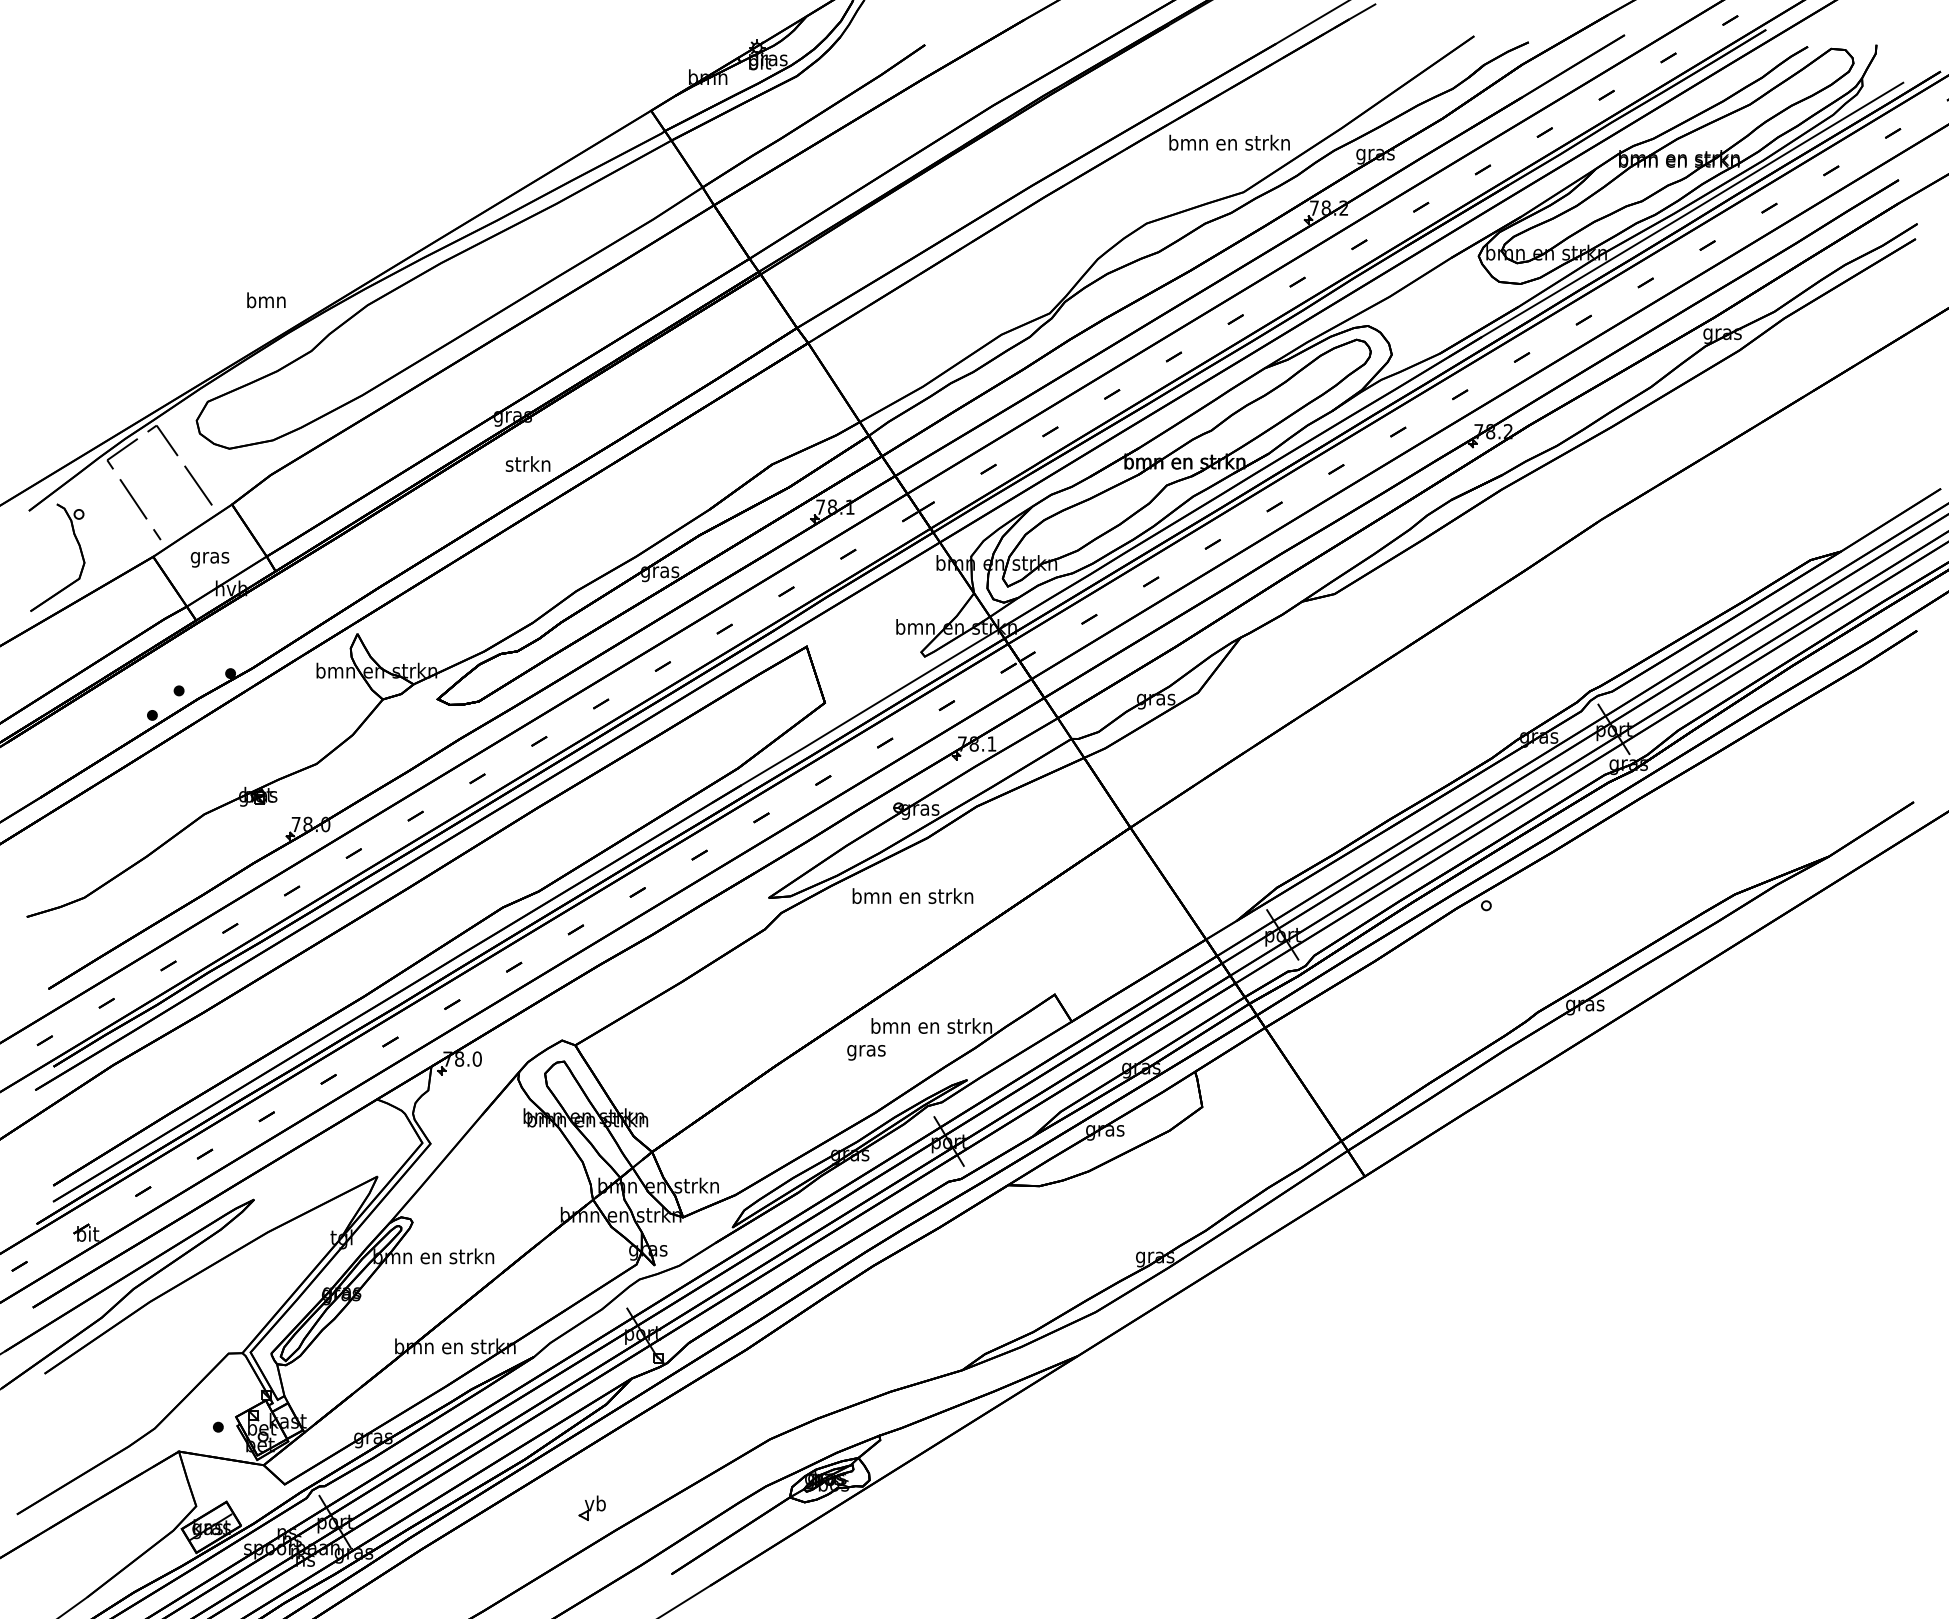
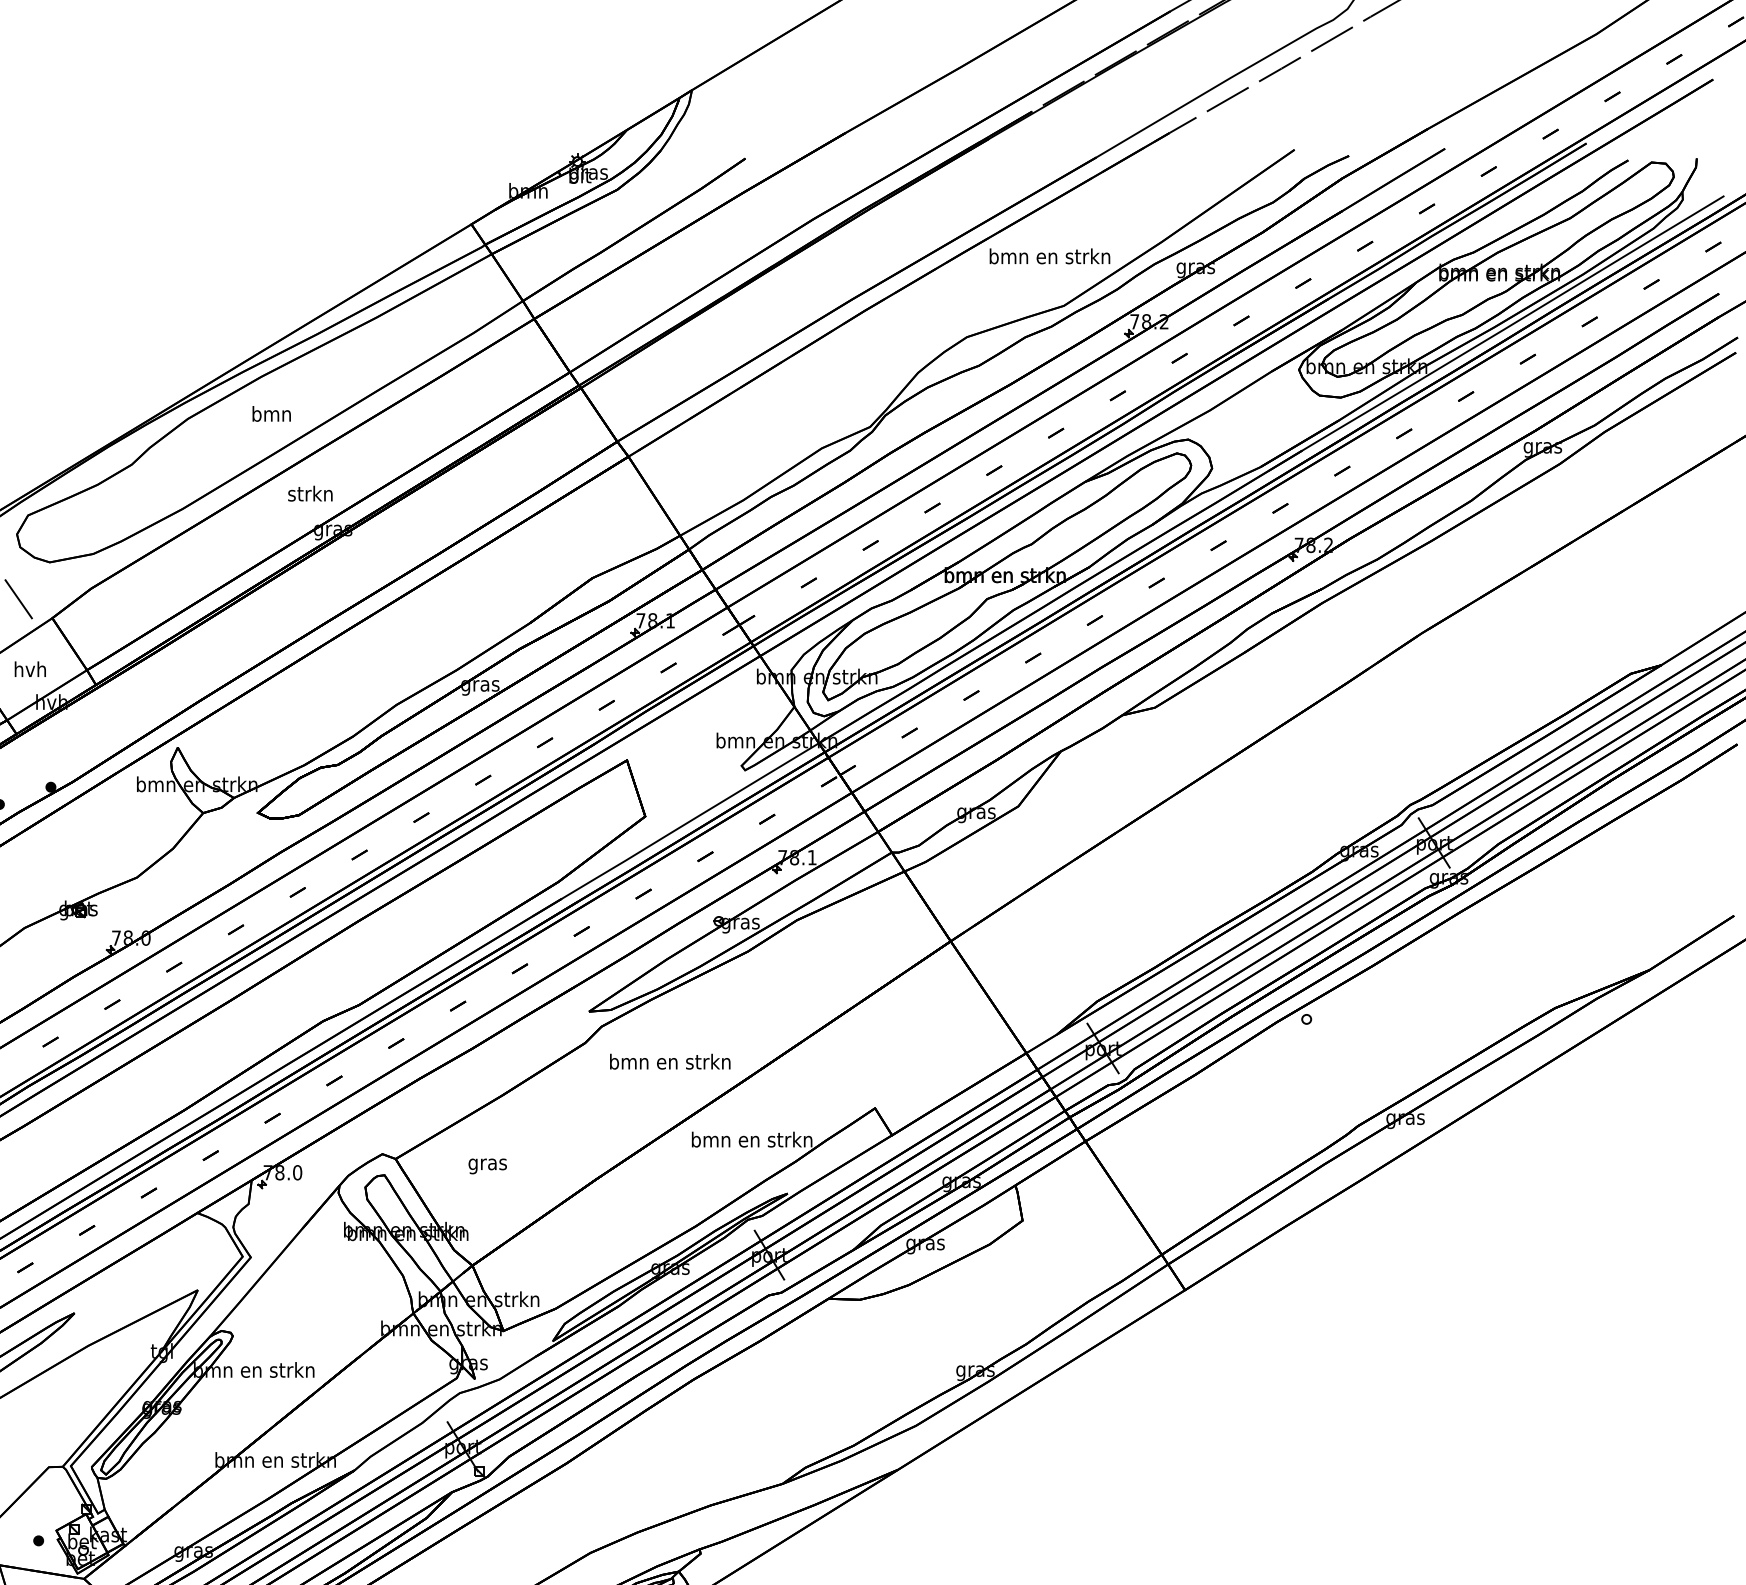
text: (266, 300) -> (271, 414), moved
text: (527, 463) -> (309, 493), moved
text: (209, 557) -> (29, 671), gras -> hvh
text: (912, 895) -> (669, 1061), moved
text: (866, 1052) -> (487, 1166), moved

